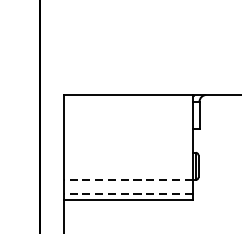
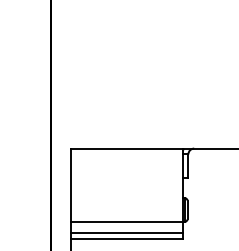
line: (128, 179) -> (127, 221), dashed -> solid
line: (128, 193) -> (127, 233), dashed -> solid

